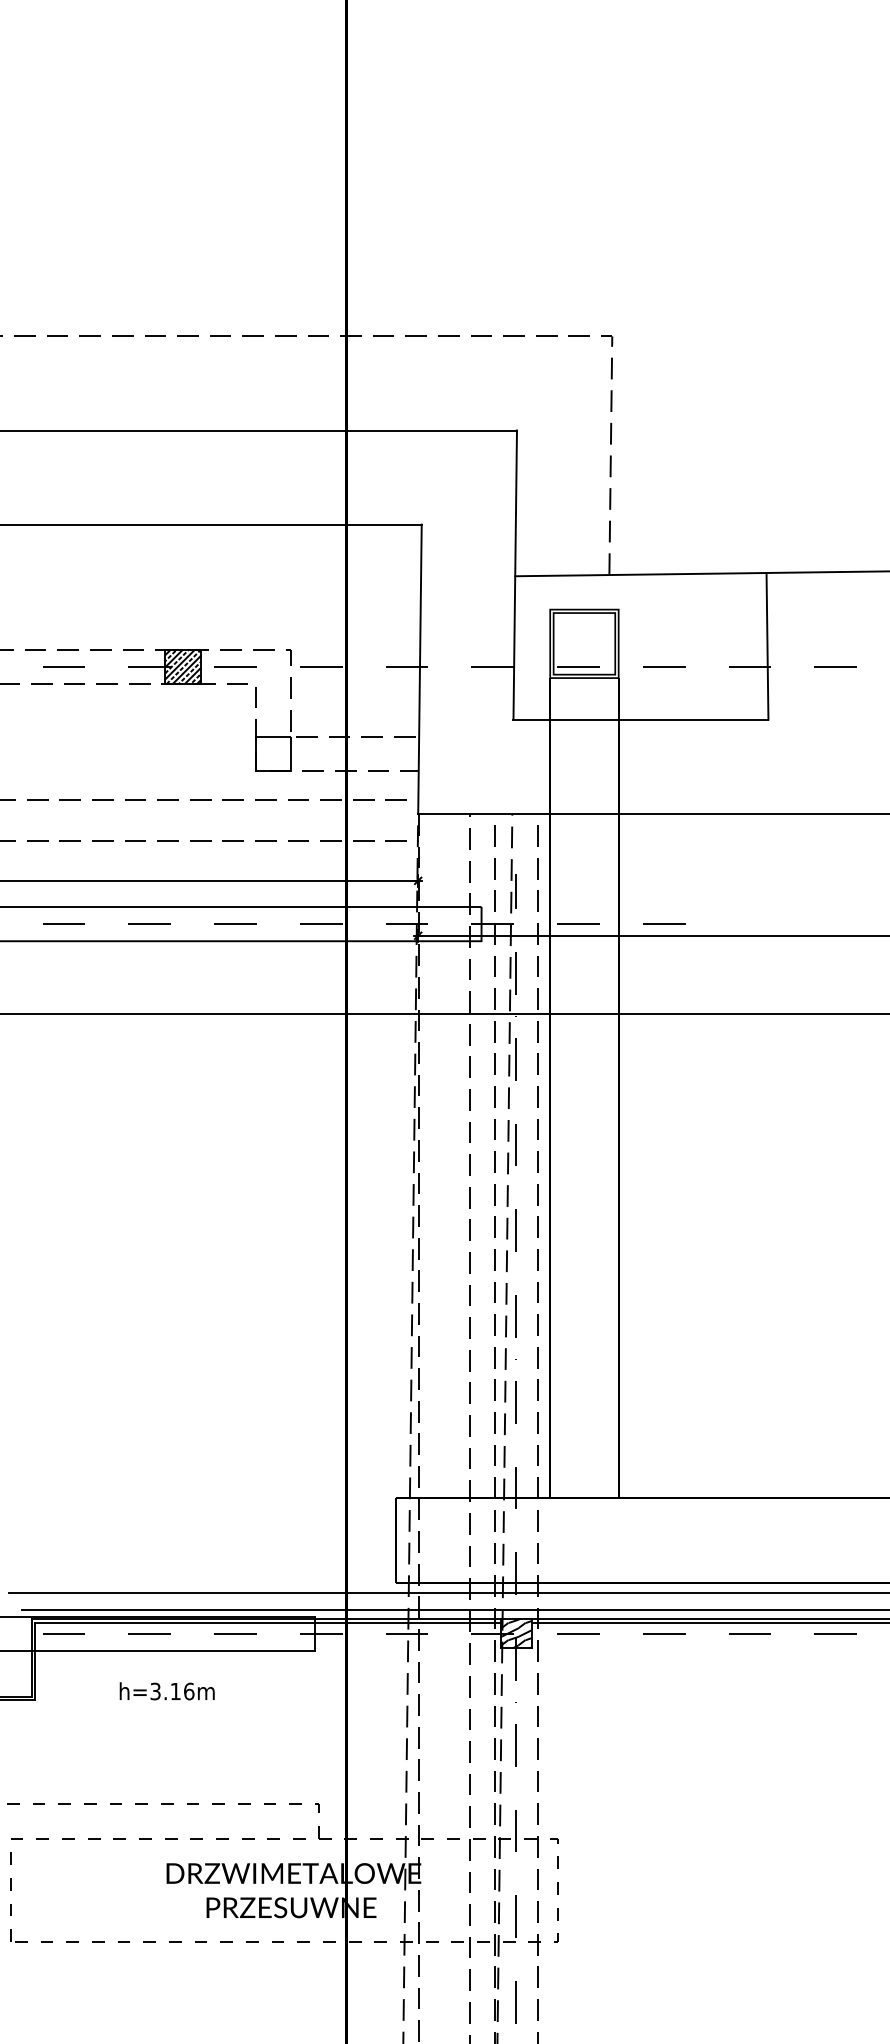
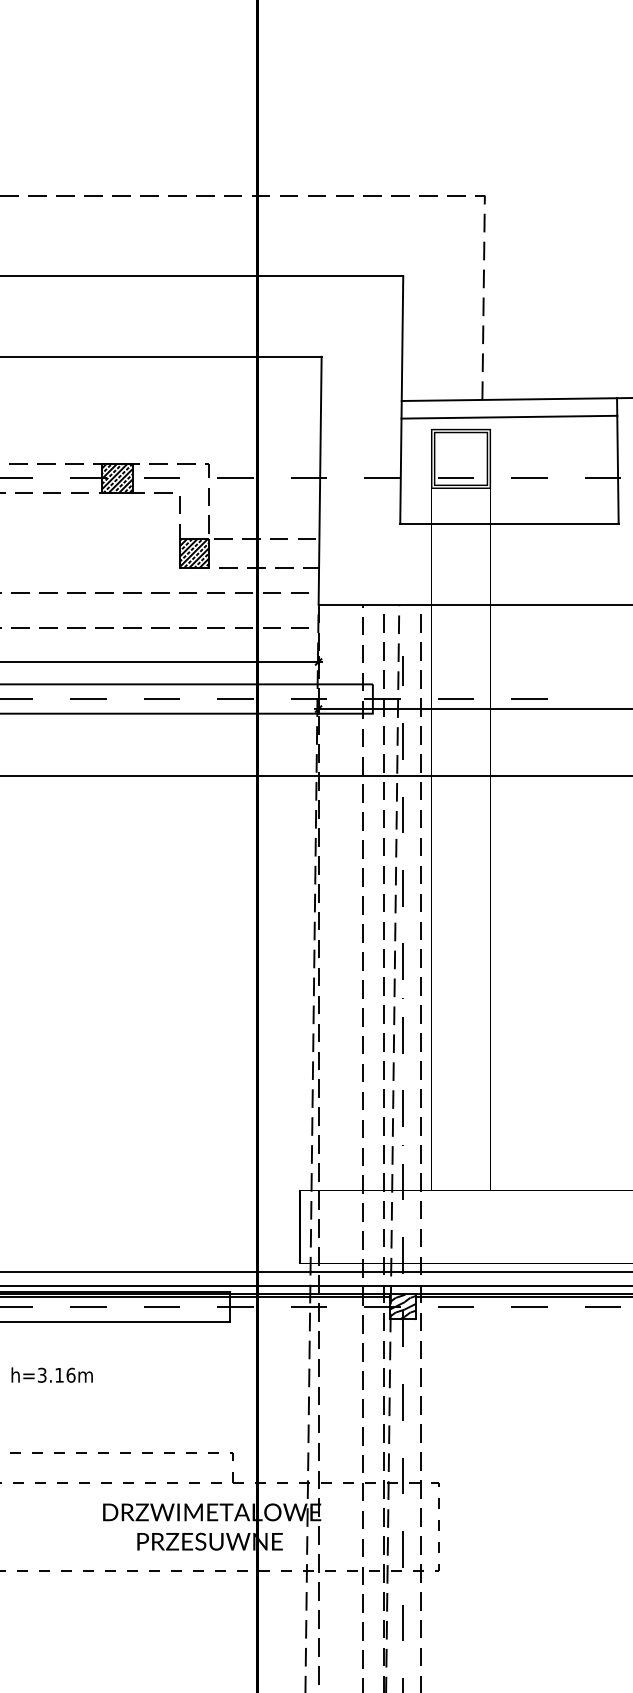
line: (640, 594) -> (509, 416), added
hatch: (273, 753) -> (194, 552), added
text: (166, 1691) -> (51, 1375), moved

